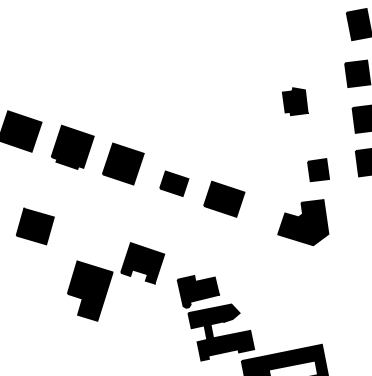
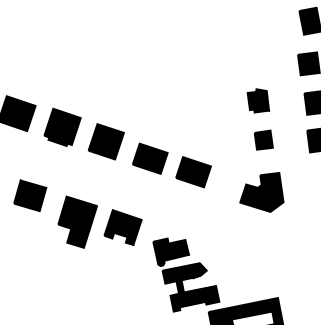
part: (295, 101) -> (258, 100), moved
part: (318, 170) -> (263, 140), moved
part: (174, 183) -> (150, 158), size x1.43
part: (90, 290) -> (77, 221), moved

